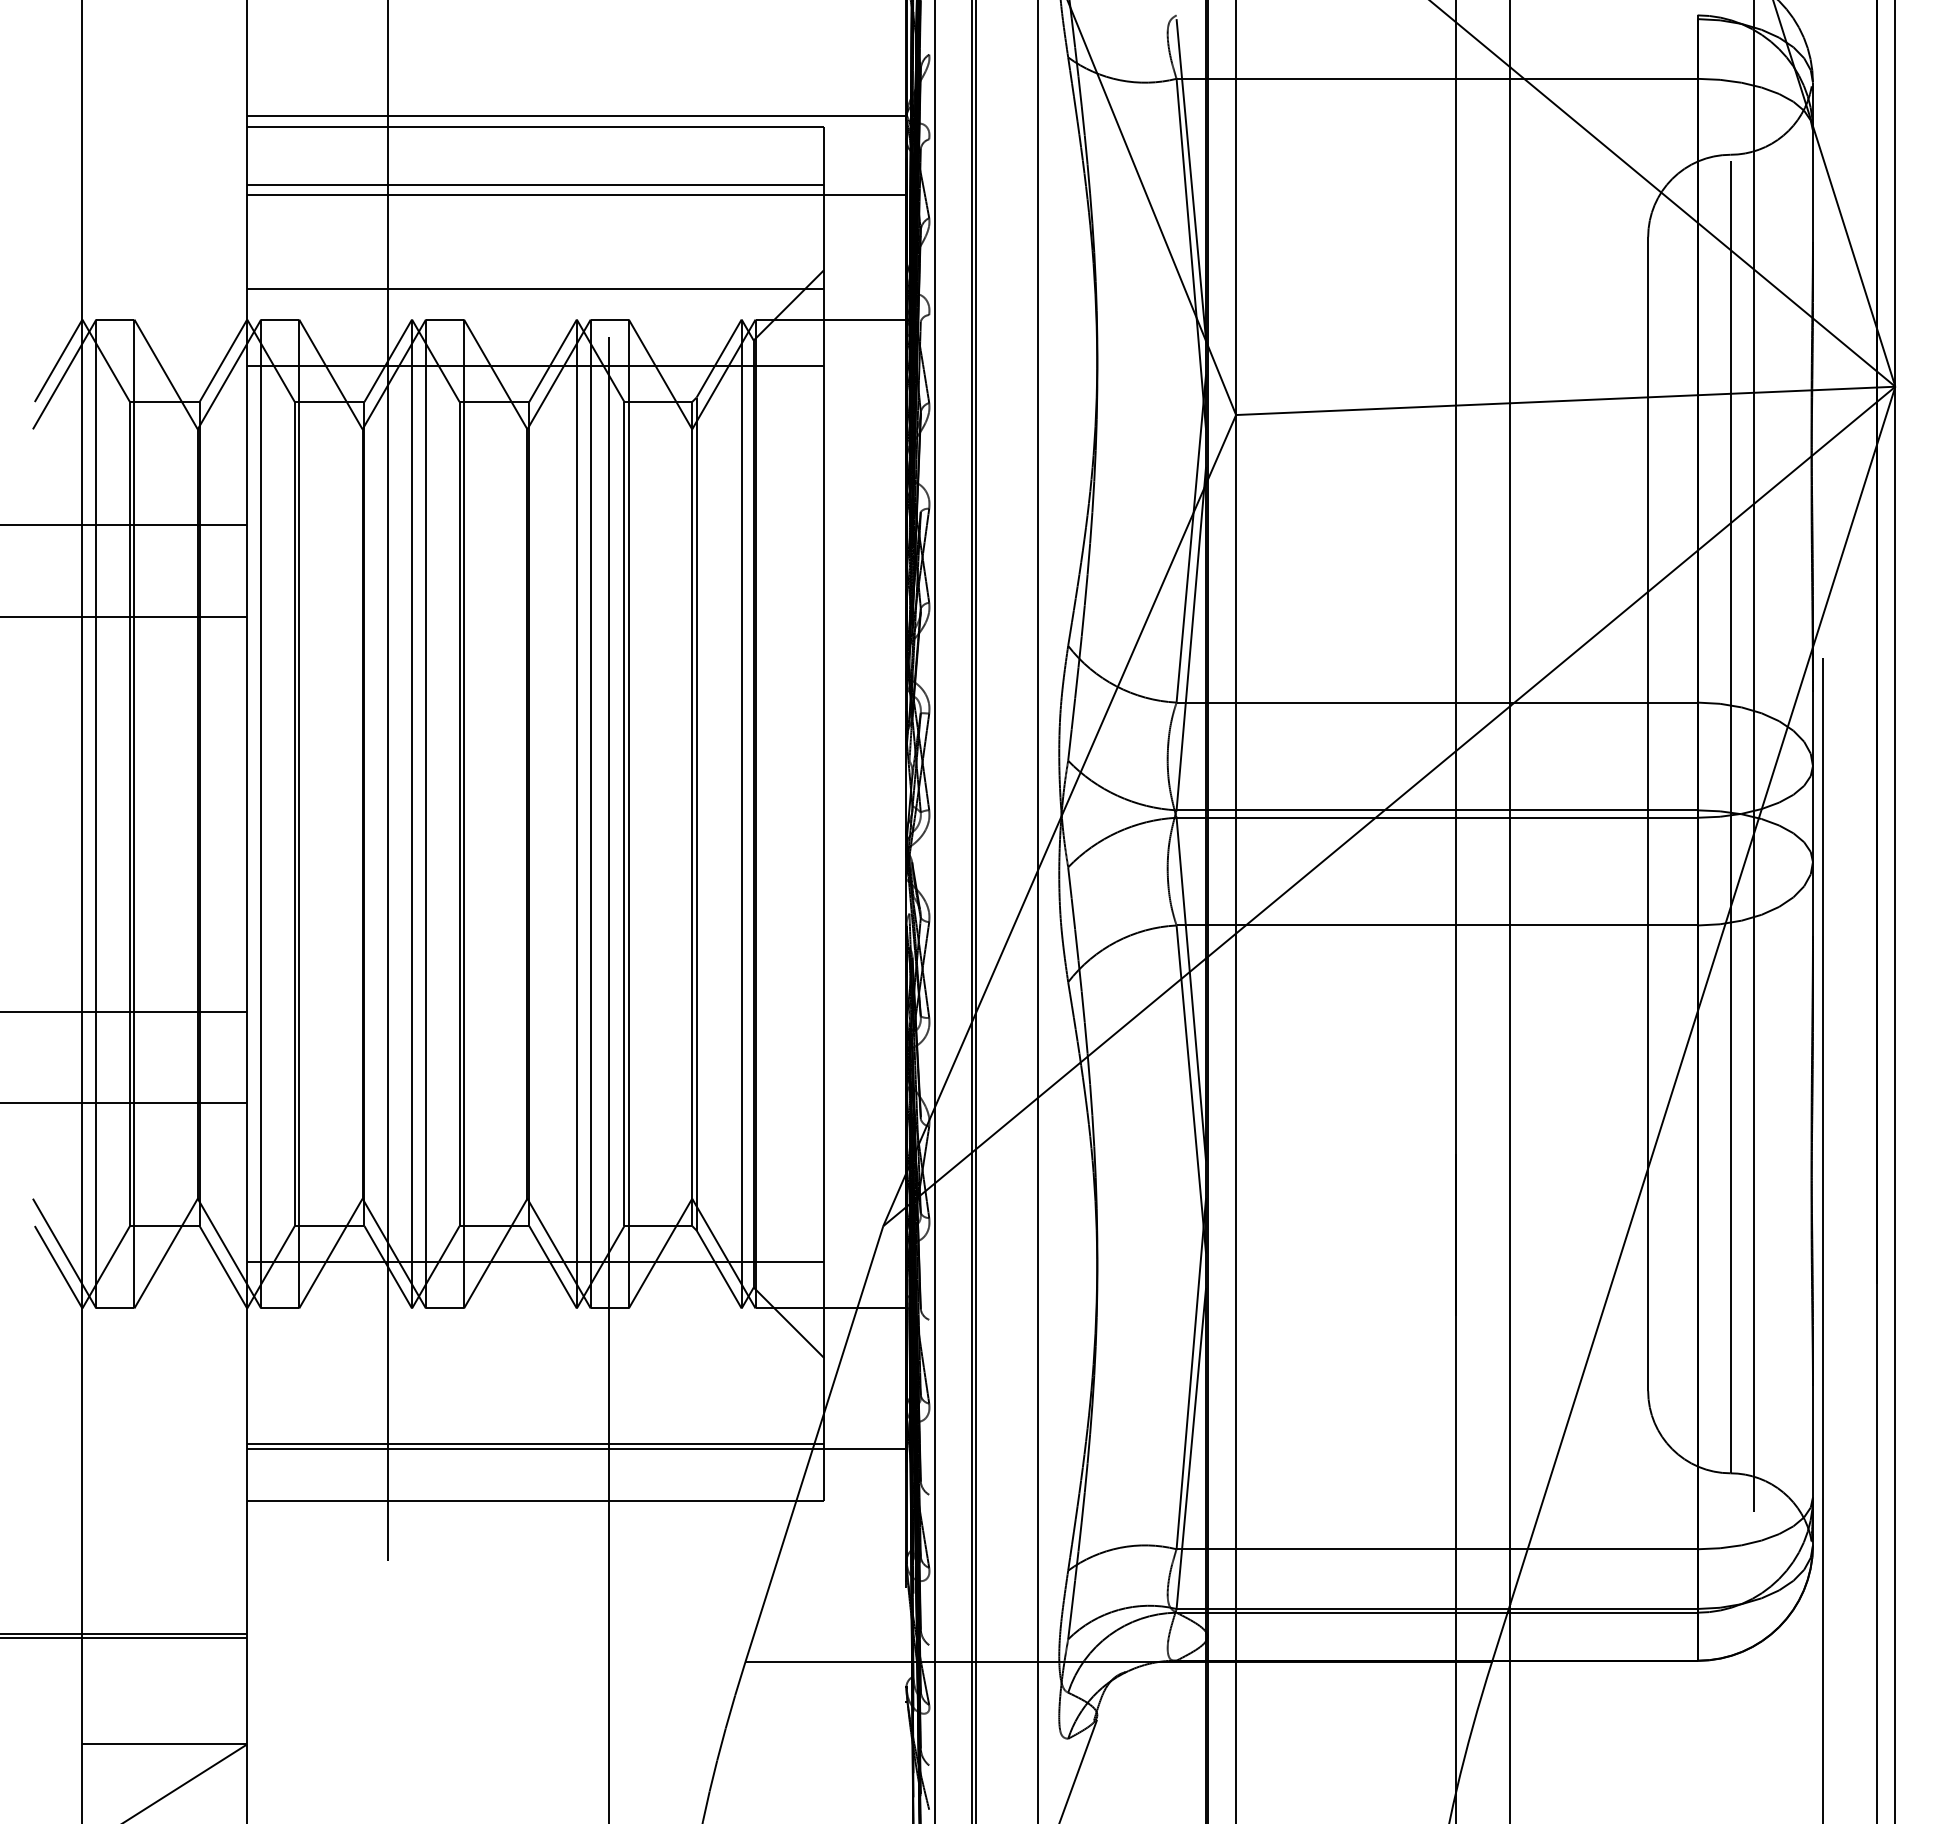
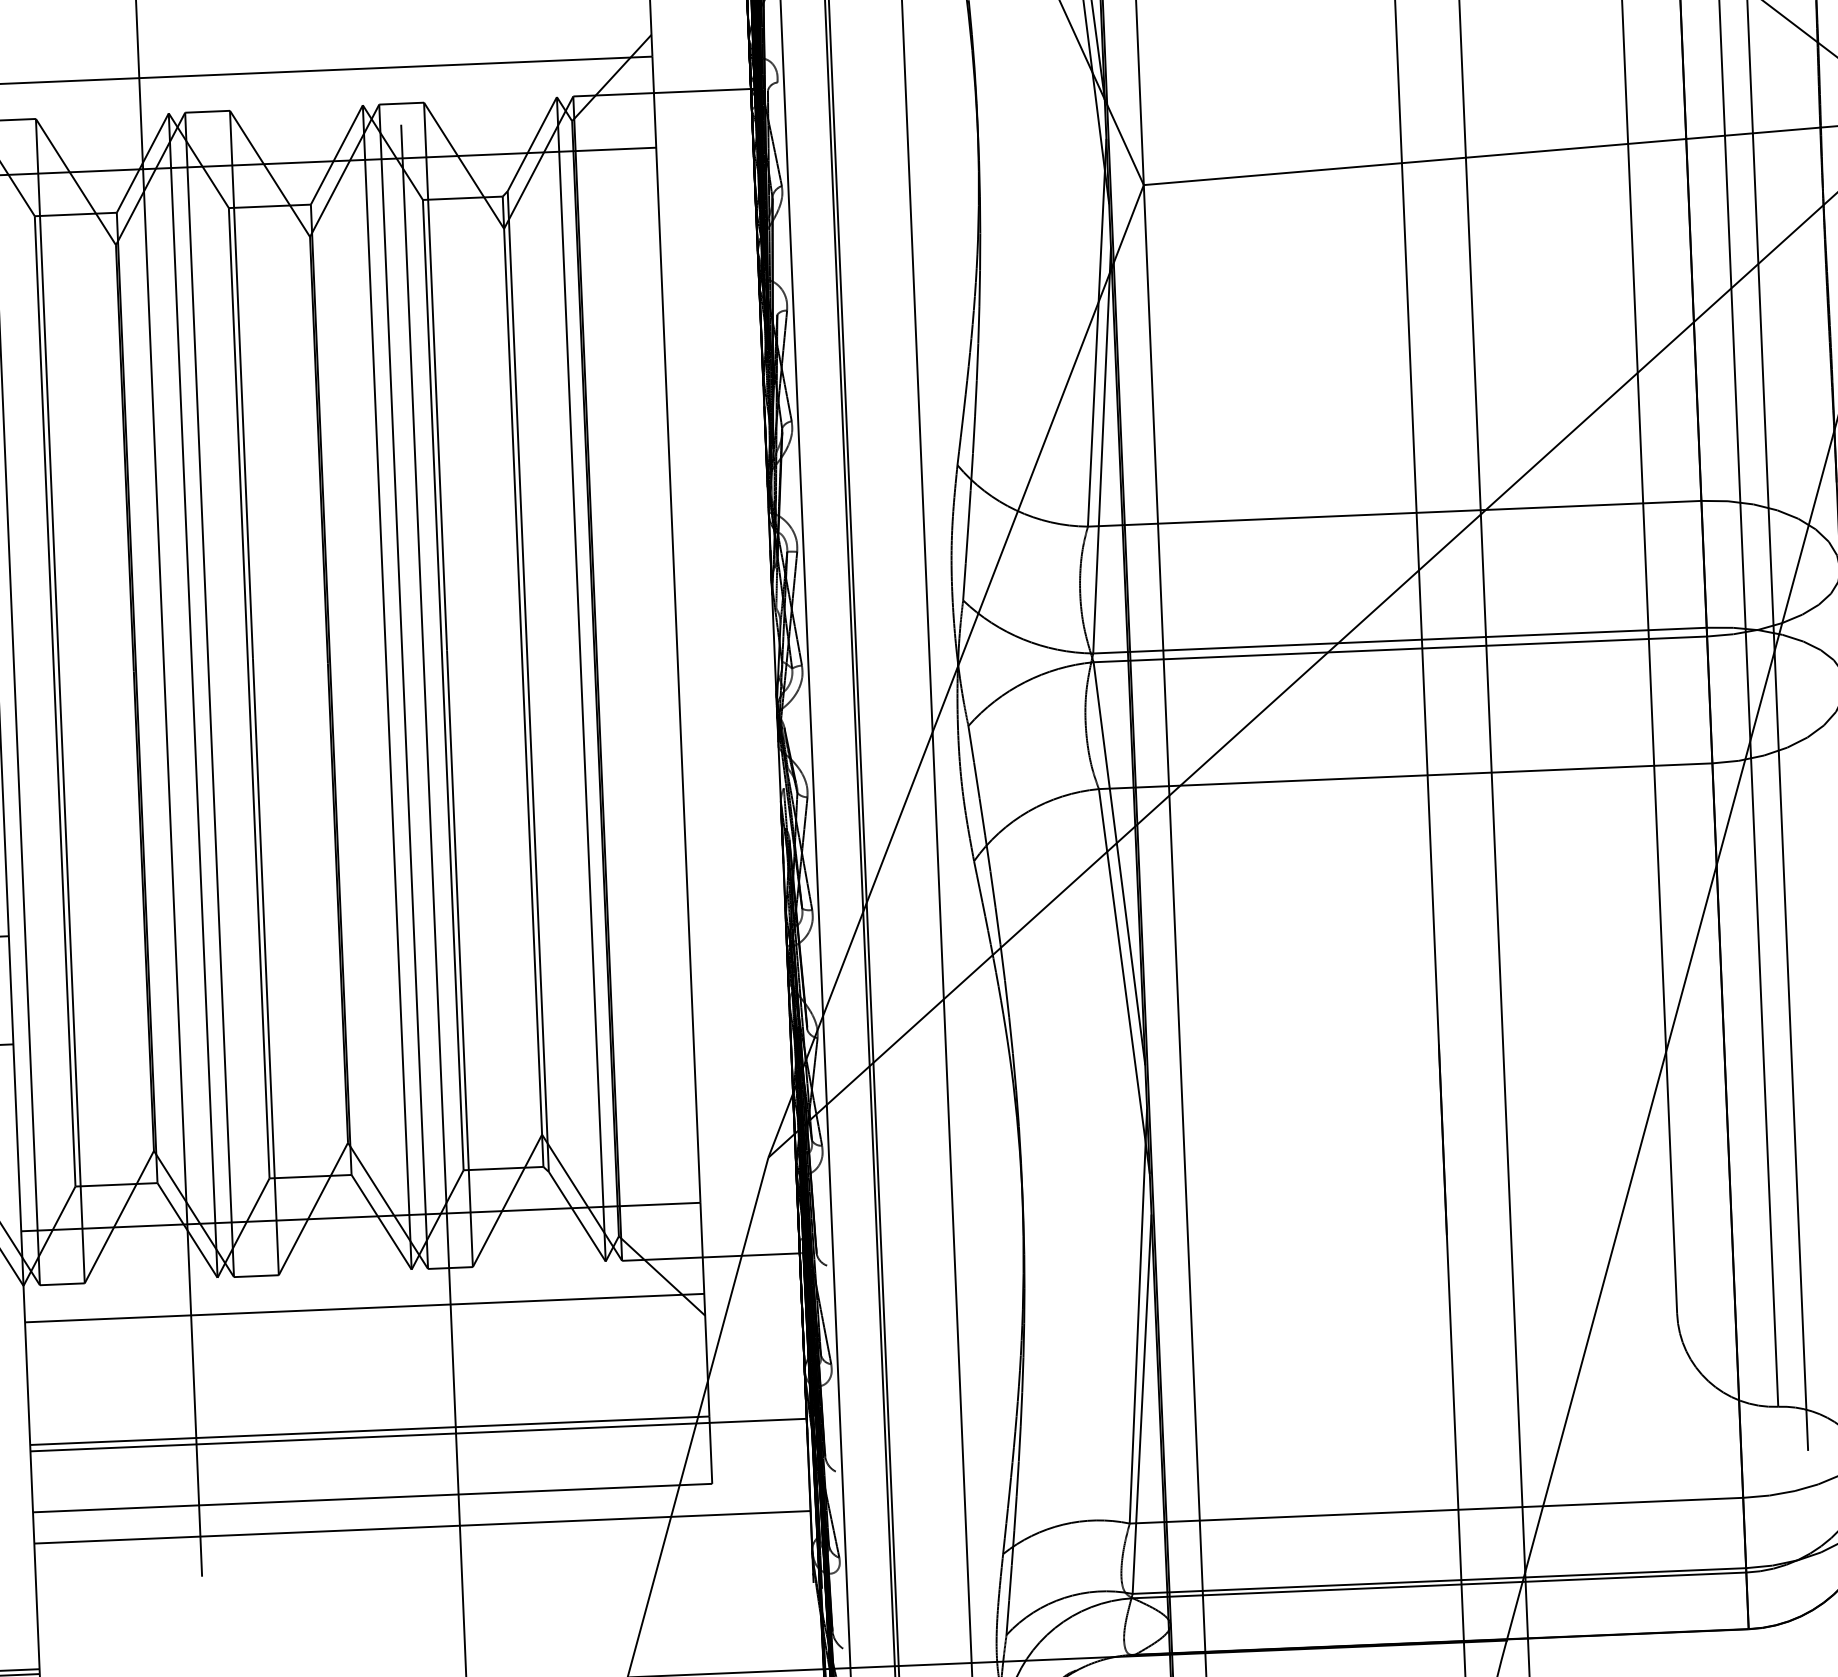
line: (535, 1339) -> (364, 1308), added
line: (576, 1527) -> (422, 1527), added

